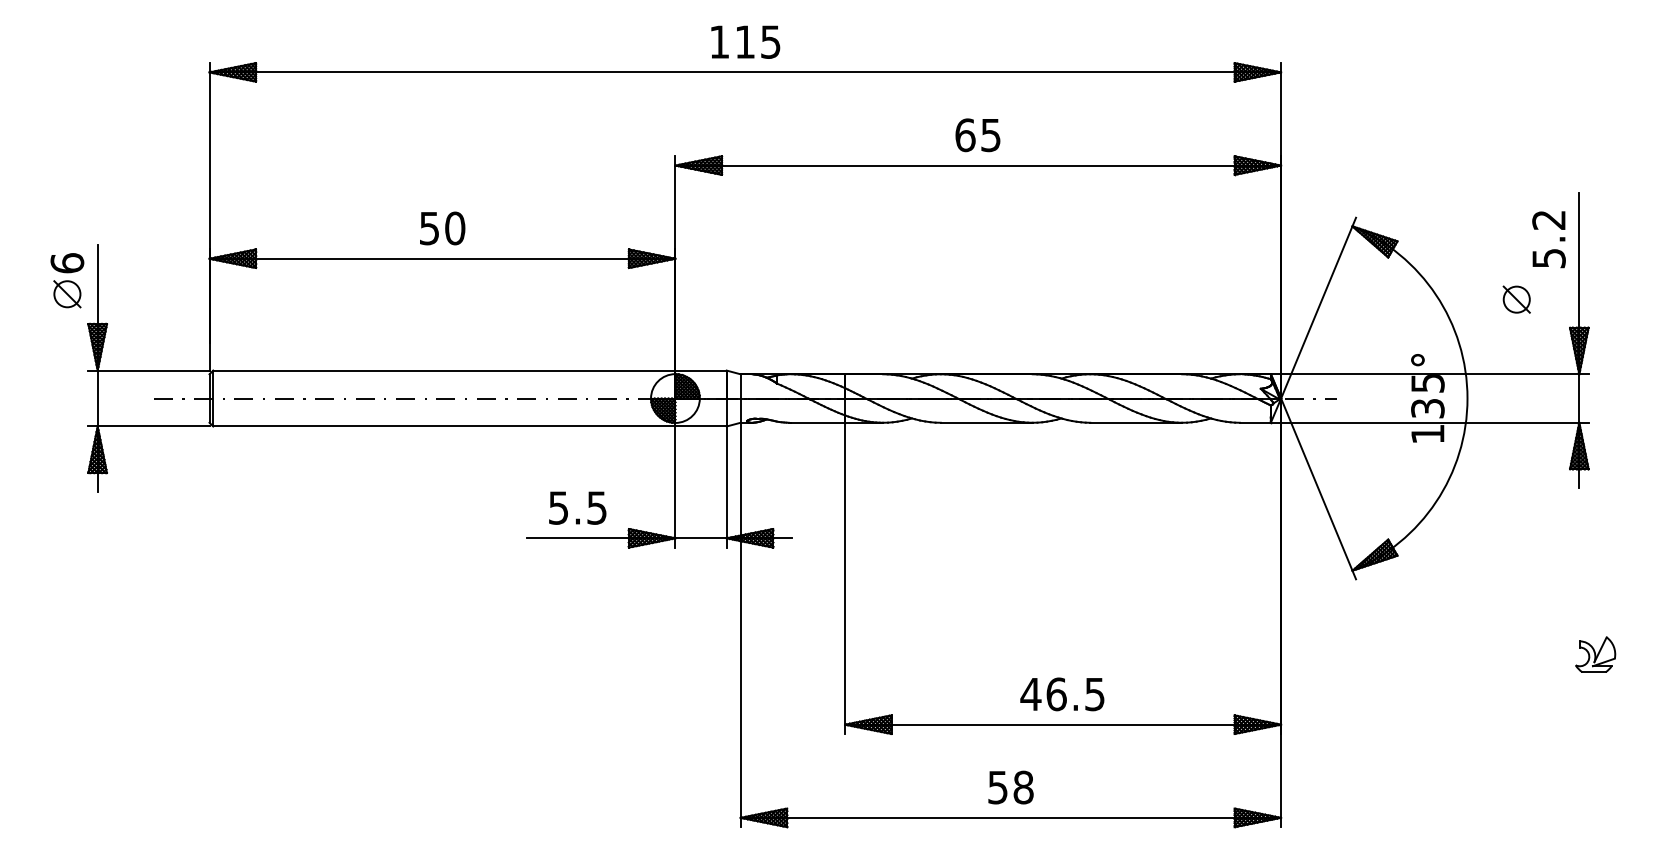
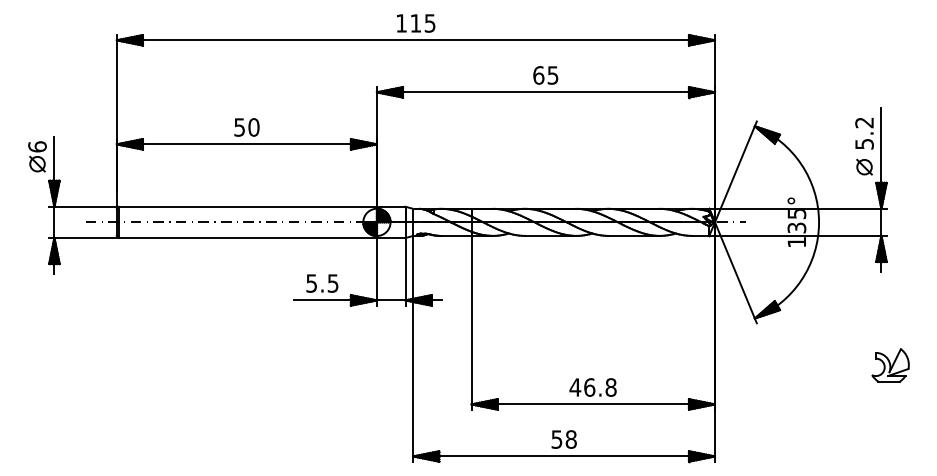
part: (1516, 298) -> (864, 166), moved
part: (1595, 654) -> (890, 365), size x1.67
text: (1093, 694) -> (610, 387), 46.5 -> 46.8

